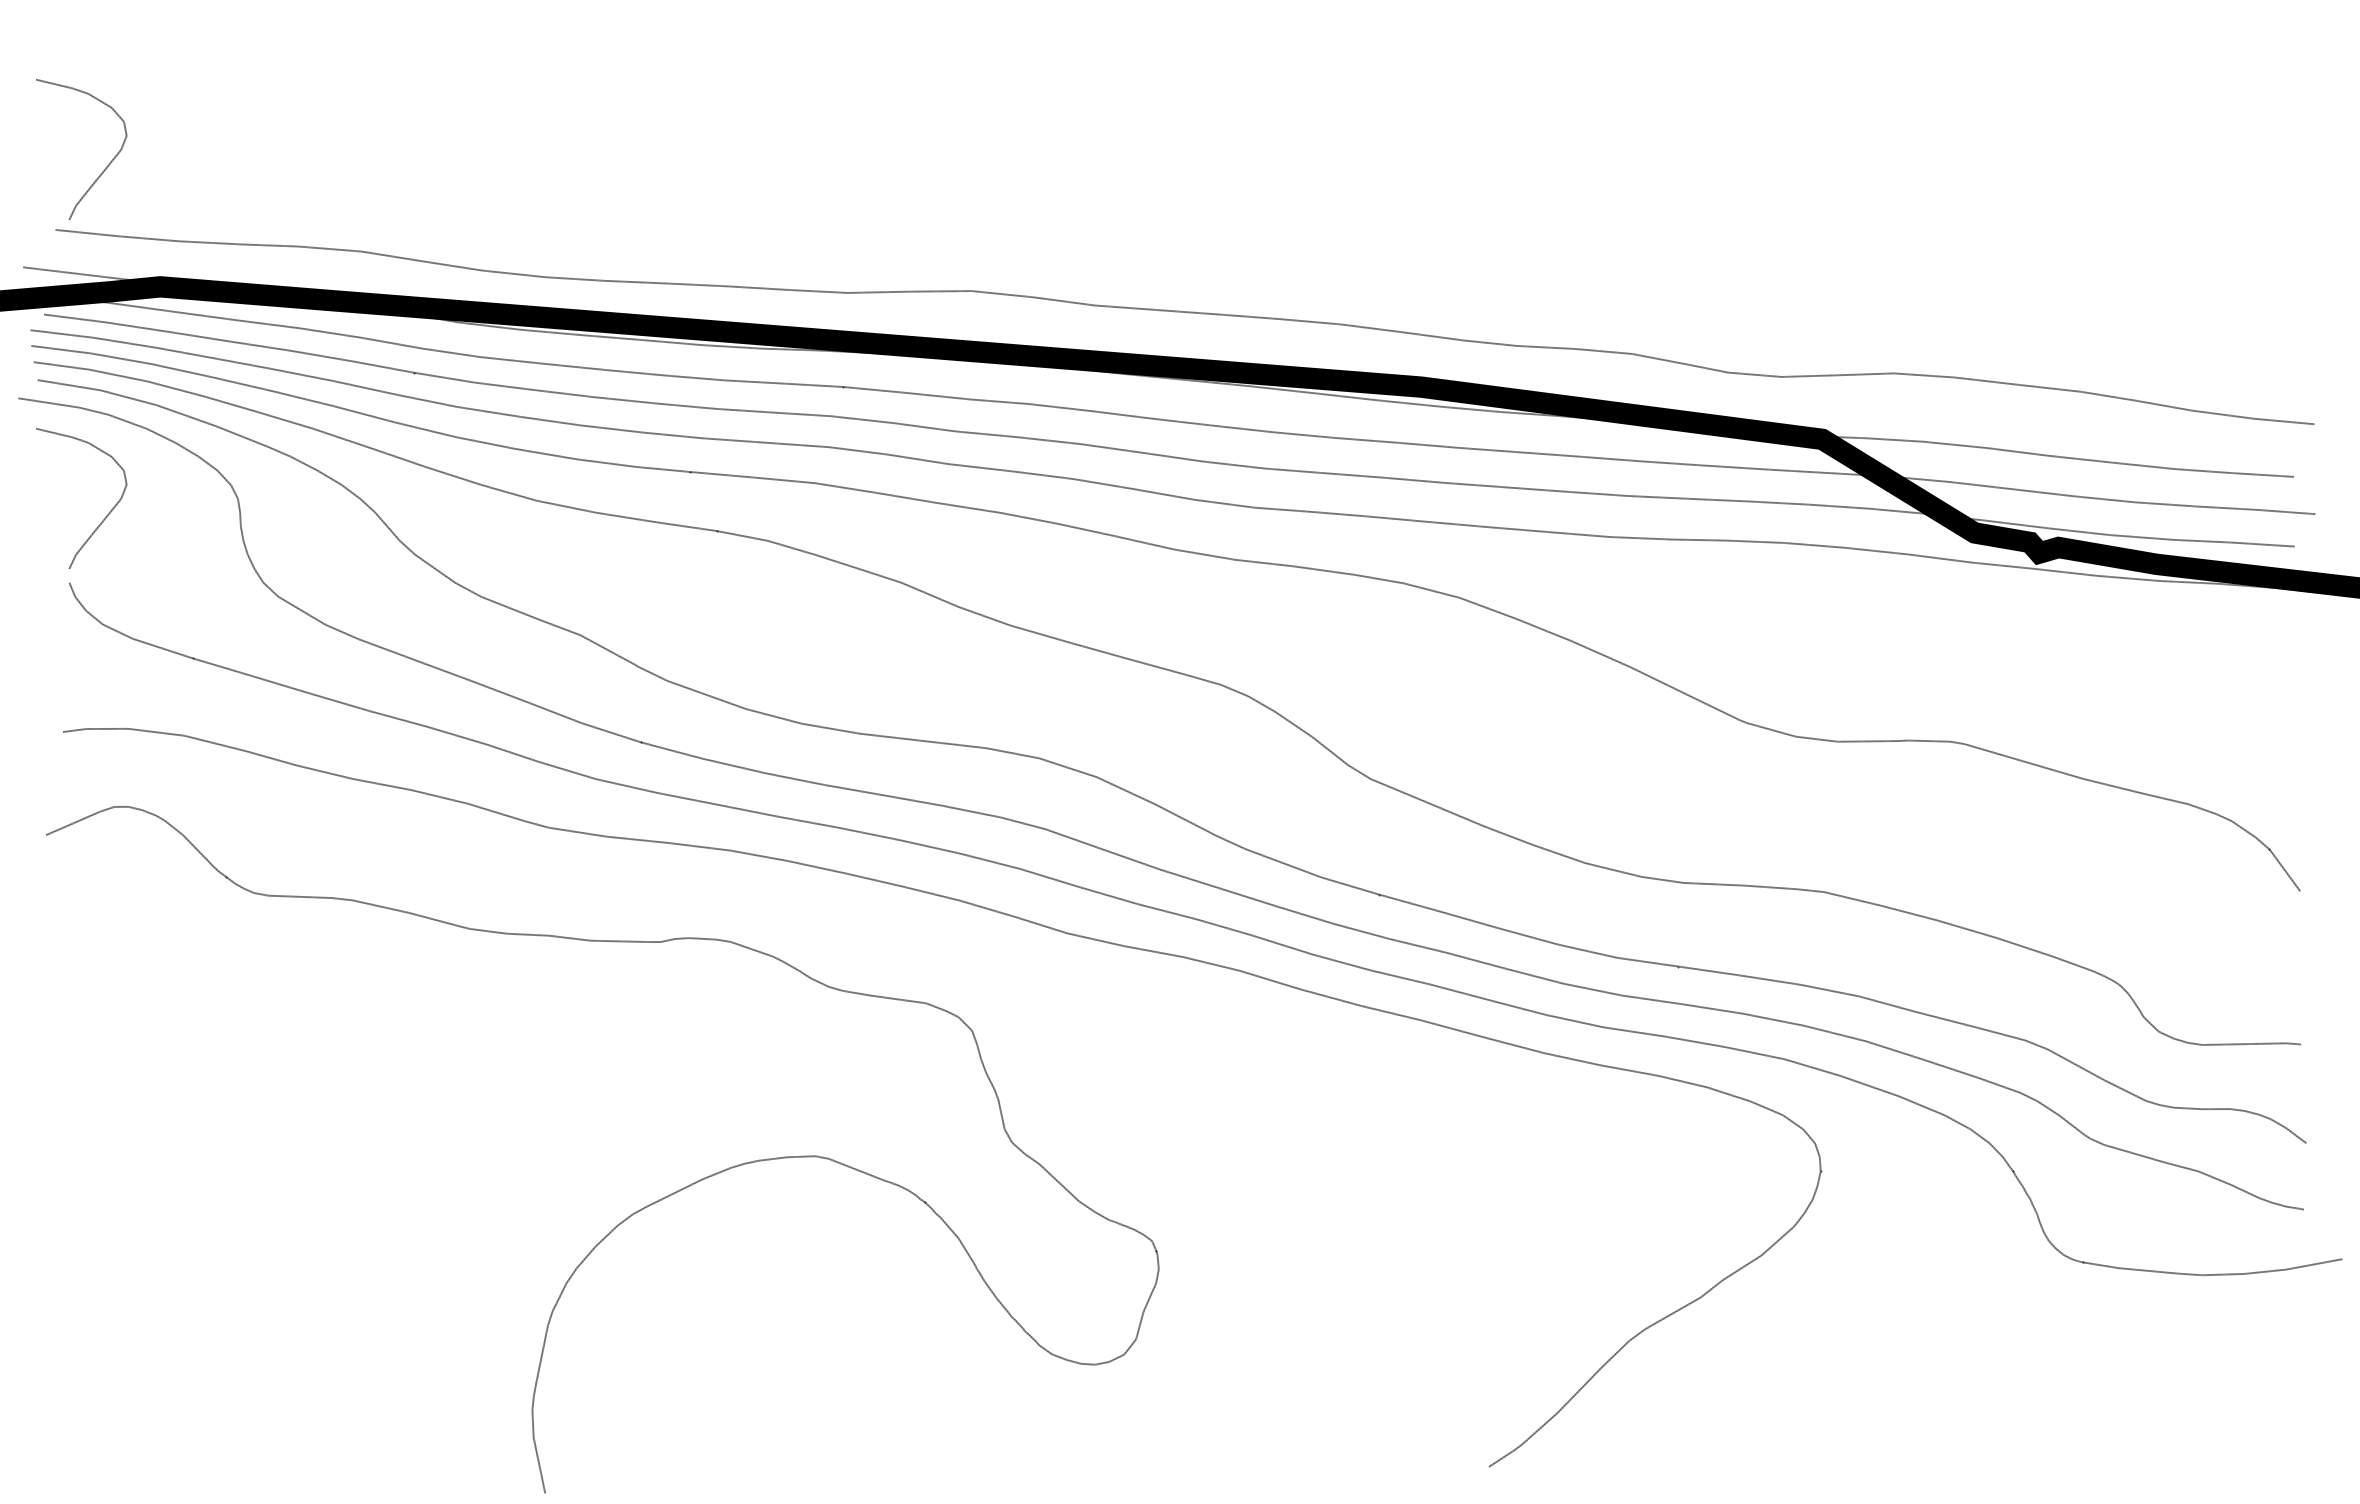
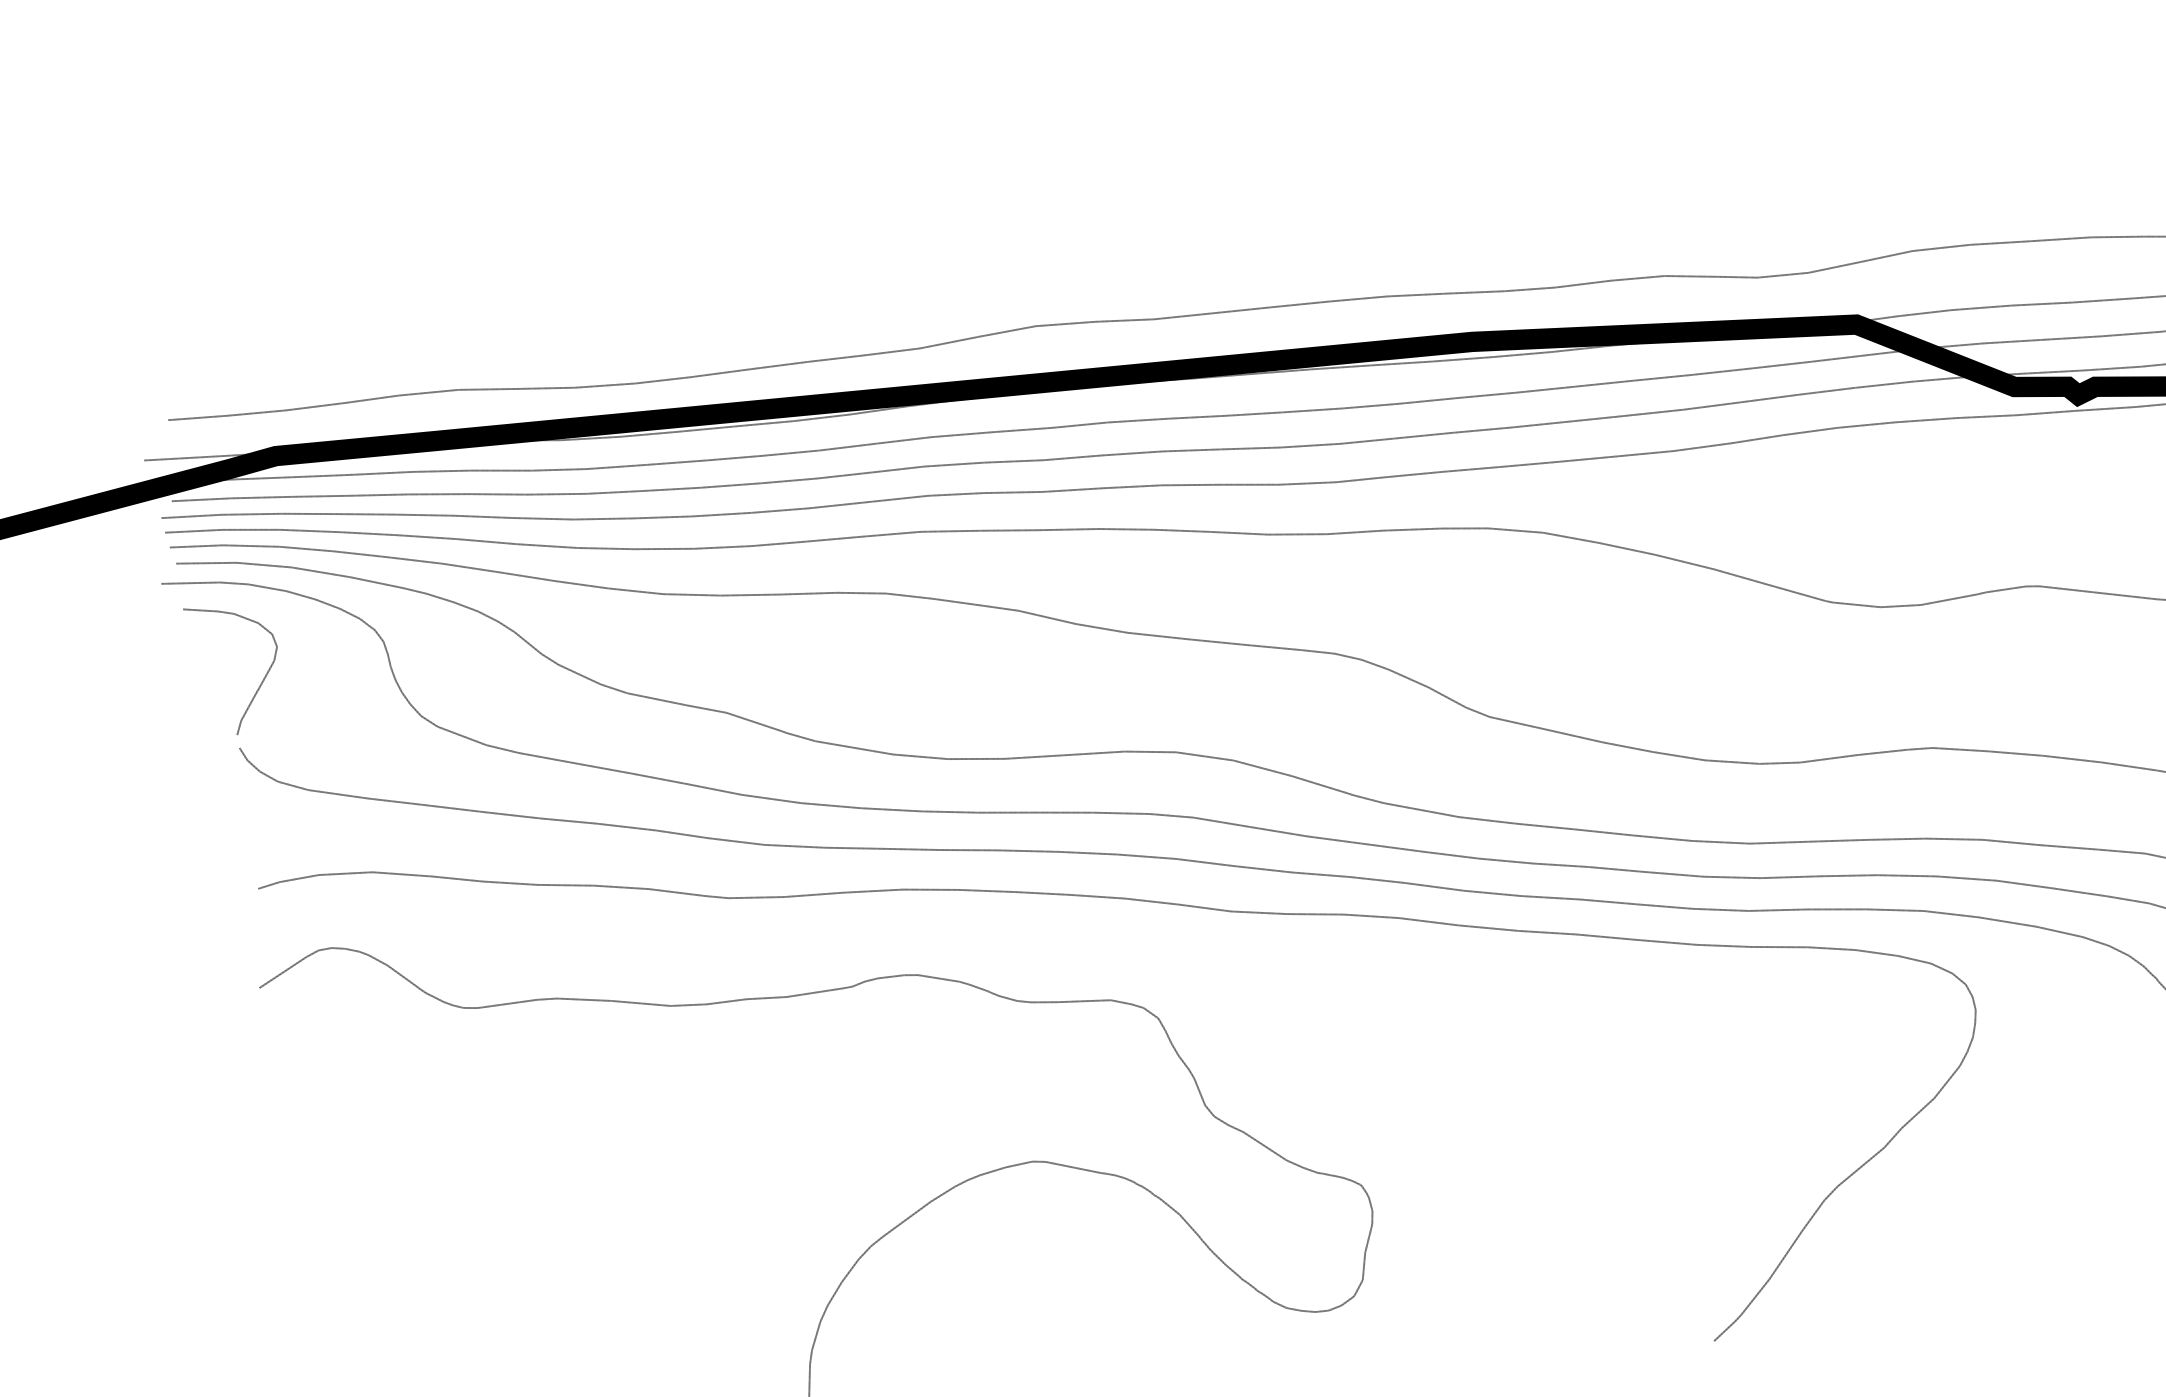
curve: (105, 167) -> (204, 353), removed

